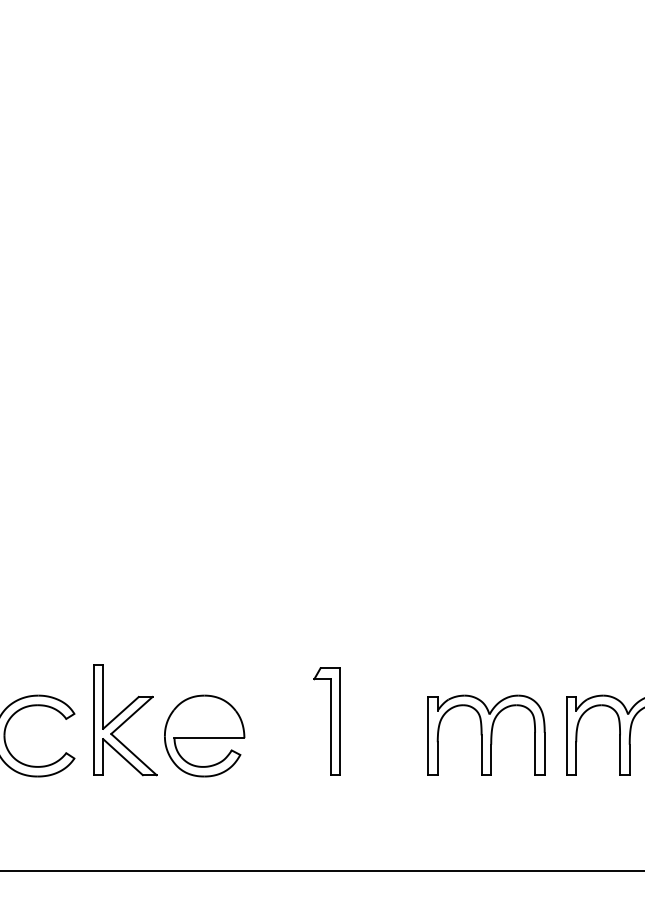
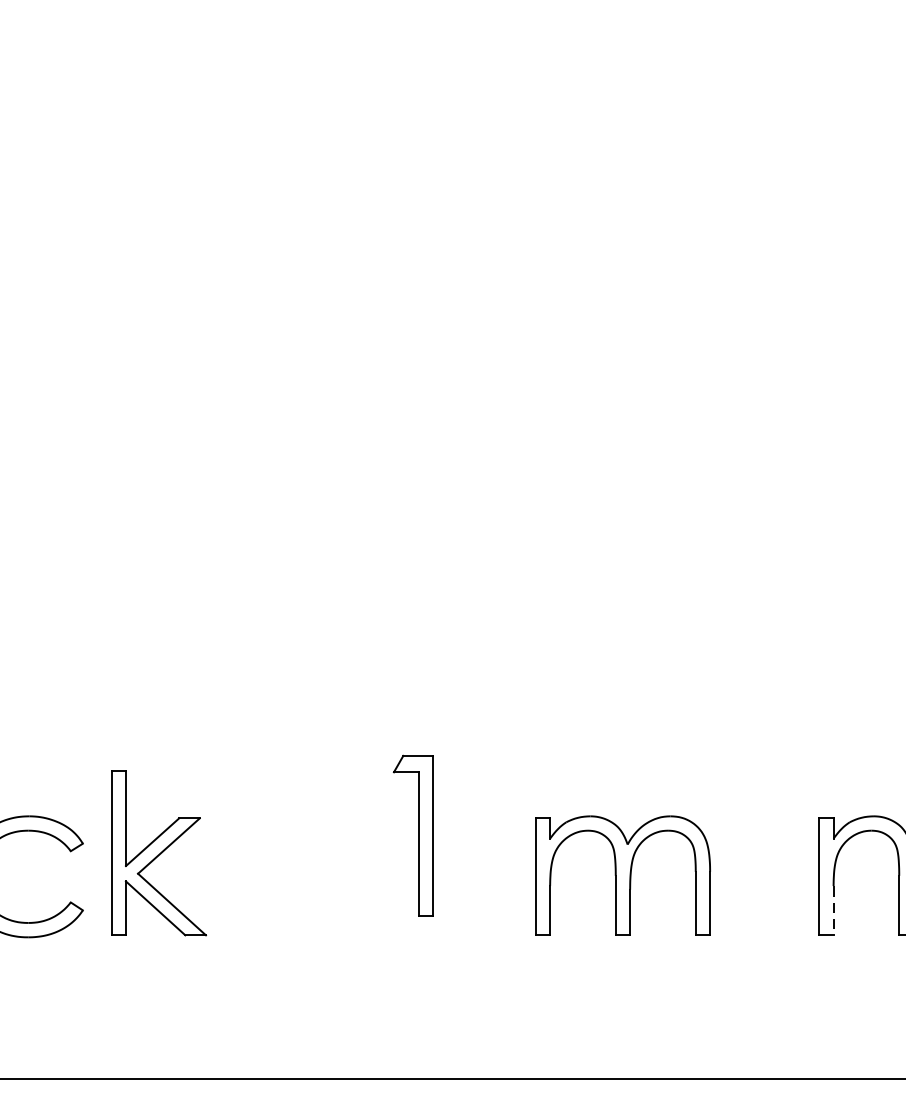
part: (326, 721) -> (412, 835), moved
part: (486, 734) -> (623, 874), moved
part: (204, 735) -> (277, 875), removed
line: (576, 759) -> (833, 911), solid -> dashed

